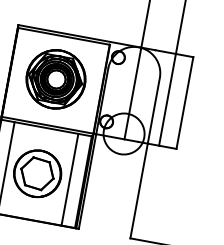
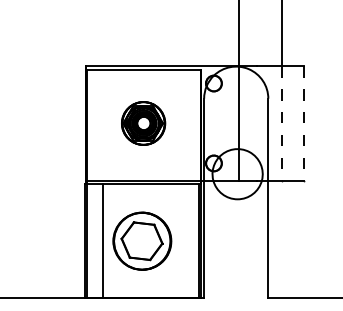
part: (55, 79) -> (143, 123), size x0.6
line: (167, 99) -> (282, 123), solid -> dashed
line: (185, 103) -> (304, 123), solid -> dashed
line: (69, 179) -> (182, 241), removed

